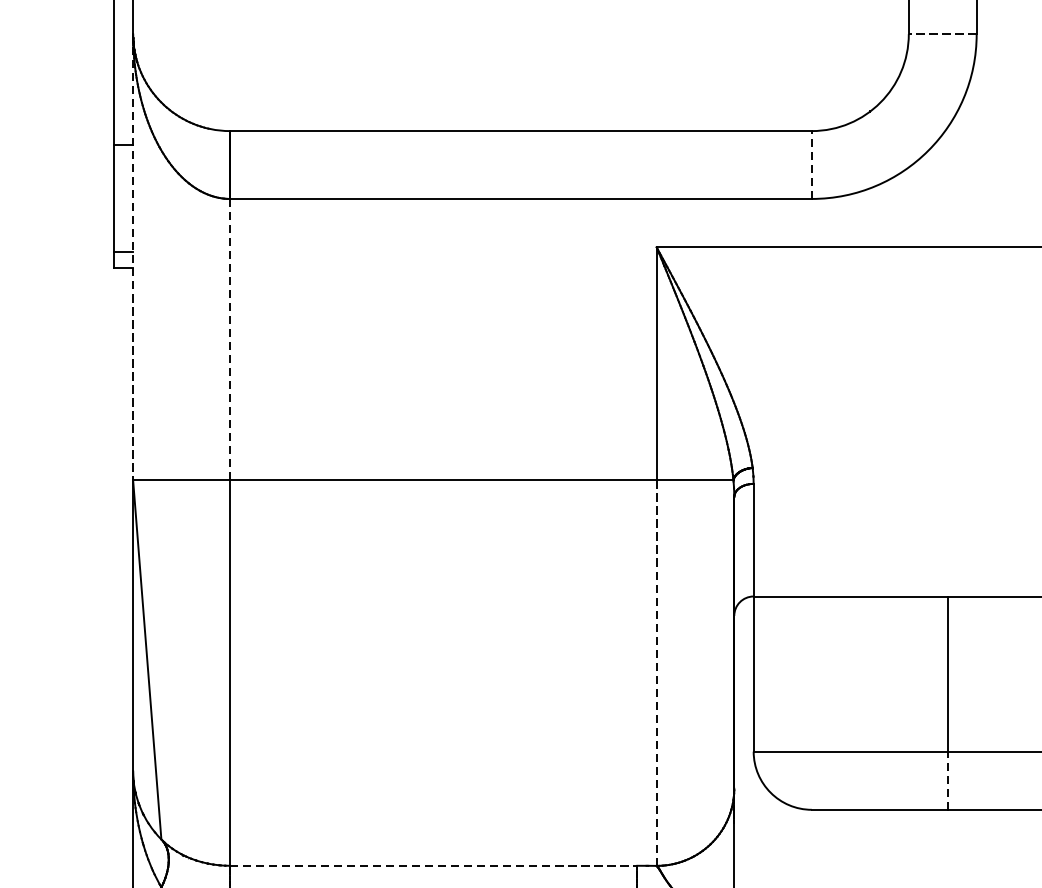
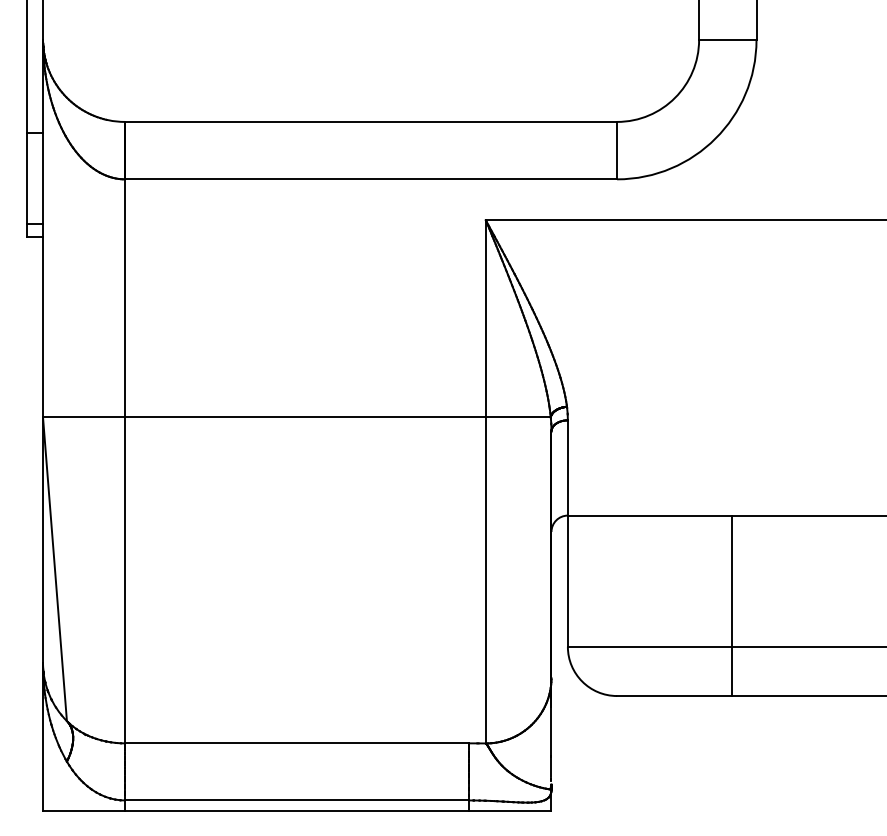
line: (942, 33) -> (727, 39), dashed -> solid
line: (812, 164) -> (617, 150), dashed -> solid
line: (133, 257) -> (43, 228), dashed -> solid
line: (230, 339) -> (125, 298), dashed -> solid
line: (656, 672) -> (485, 579), dashed -> solid
line: (947, 780) -> (731, 671), dashed -> solid
line: (434, 865) -> (297, 743), dashed -> solid

